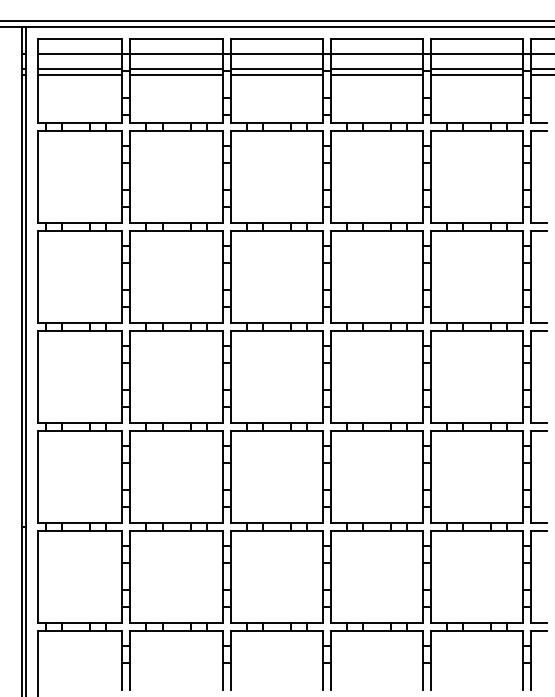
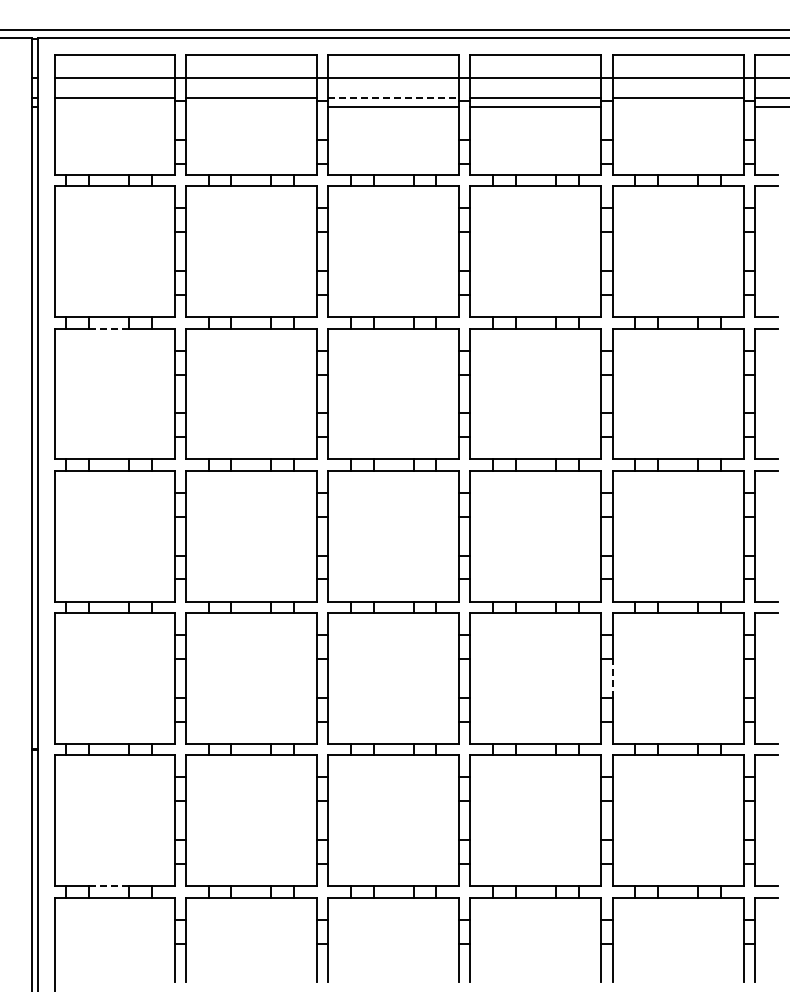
line: (277, 69) -> (394, 98), solid -> dashed
line: (80, 74) -> (114, 106), removed
line: (175, 74) -> (250, 106), removed
line: (476, 74) -> (677, 106), removed
line: (76, 230) -> (109, 328), solid -> dashed
line: (430, 476) -> (612, 677), solid -> dashed
line: (76, 623) -> (109, 886), solid -> dashed

